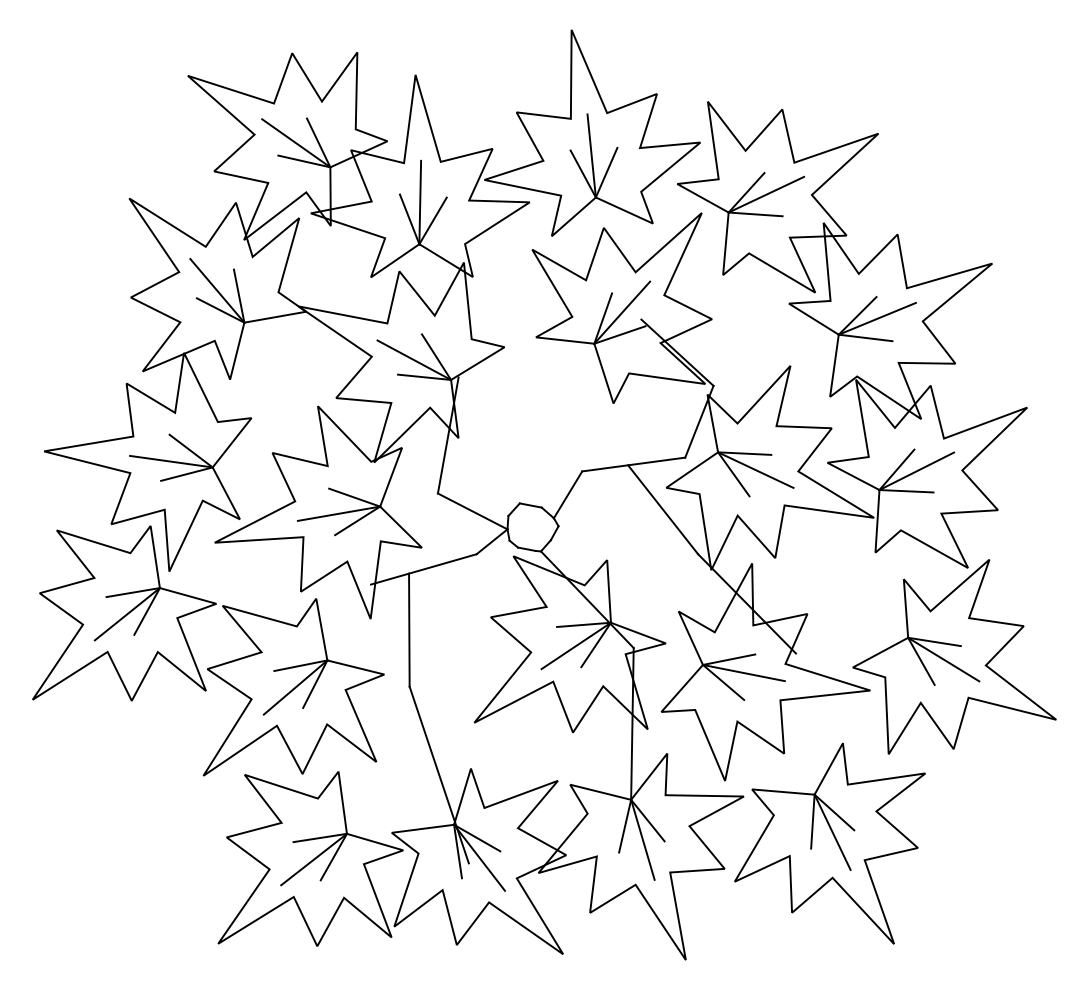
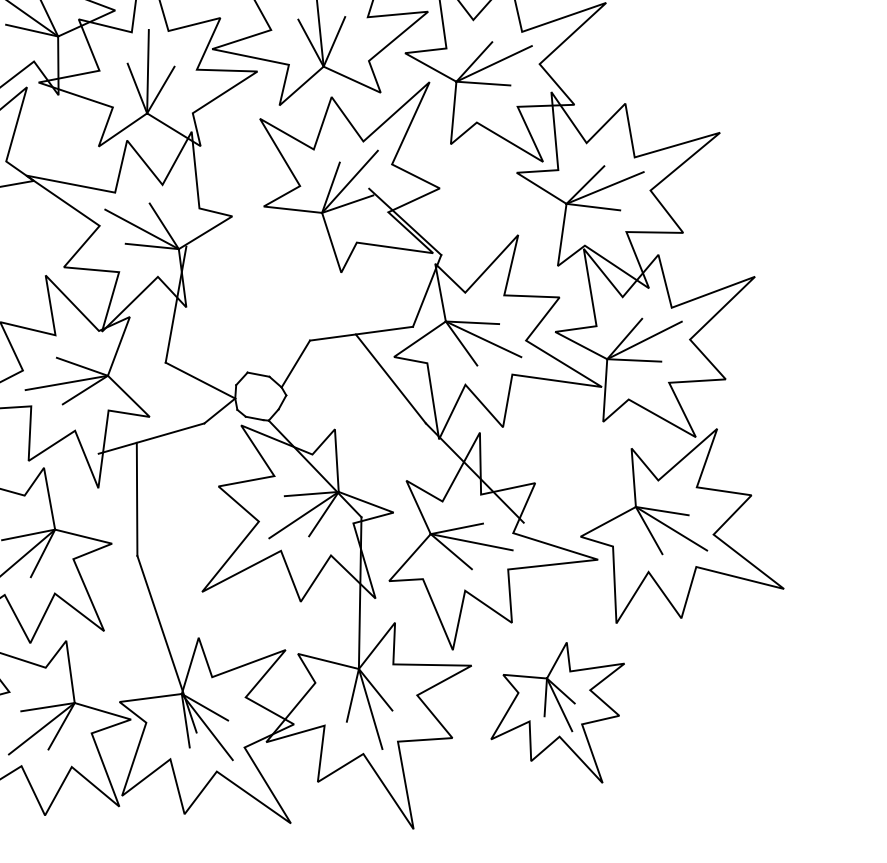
part: (829, 843) -> (557, 712), size x0.7

